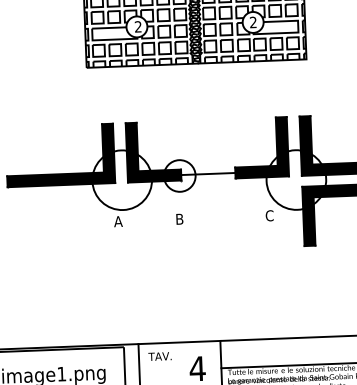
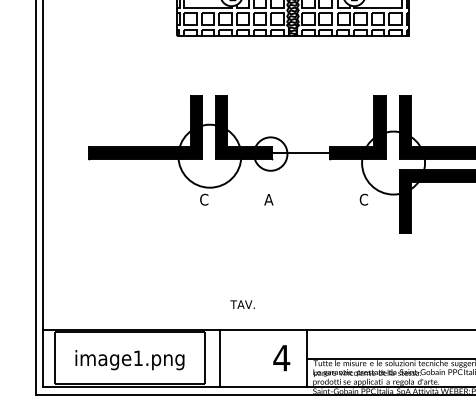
text: (179, 219) -> (268, 199), B -> A
text: (117, 221) -> (203, 199), A -> C
text: (159, 356) -> (242, 304), moved

